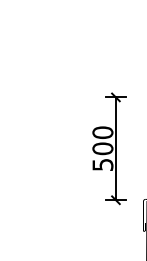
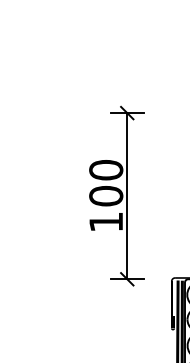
text: (102, 164) -> (105, 221), 500 -> 100

